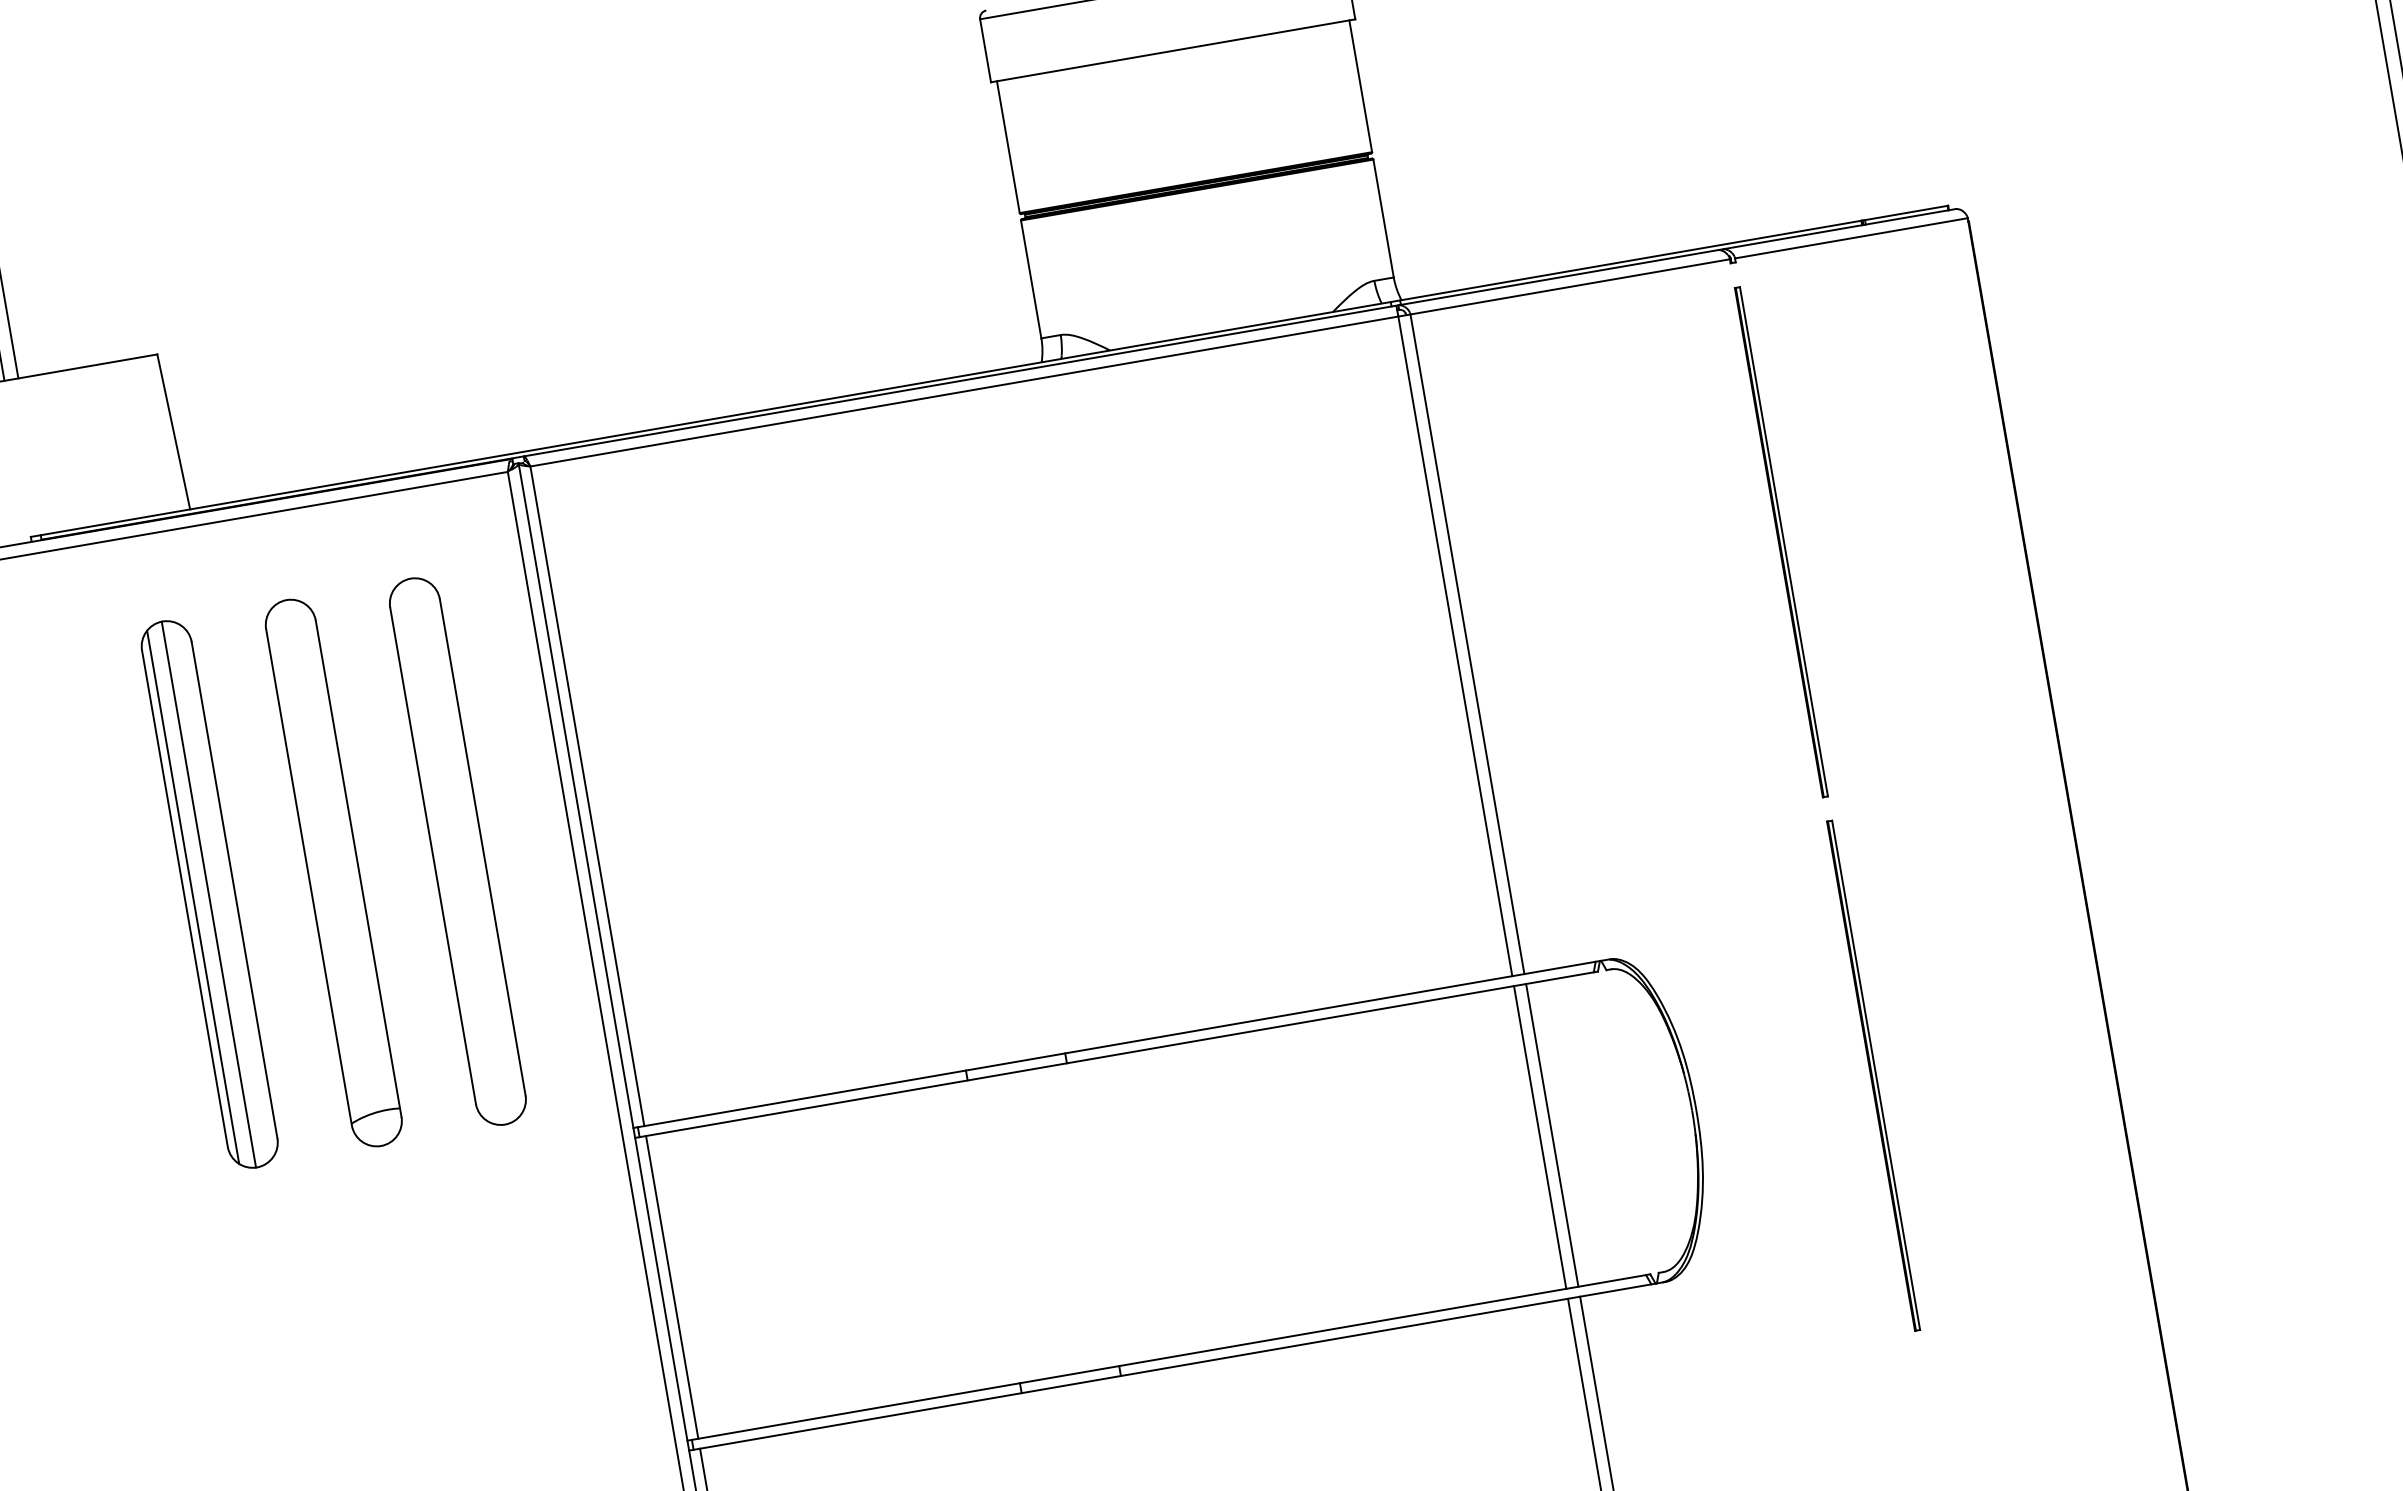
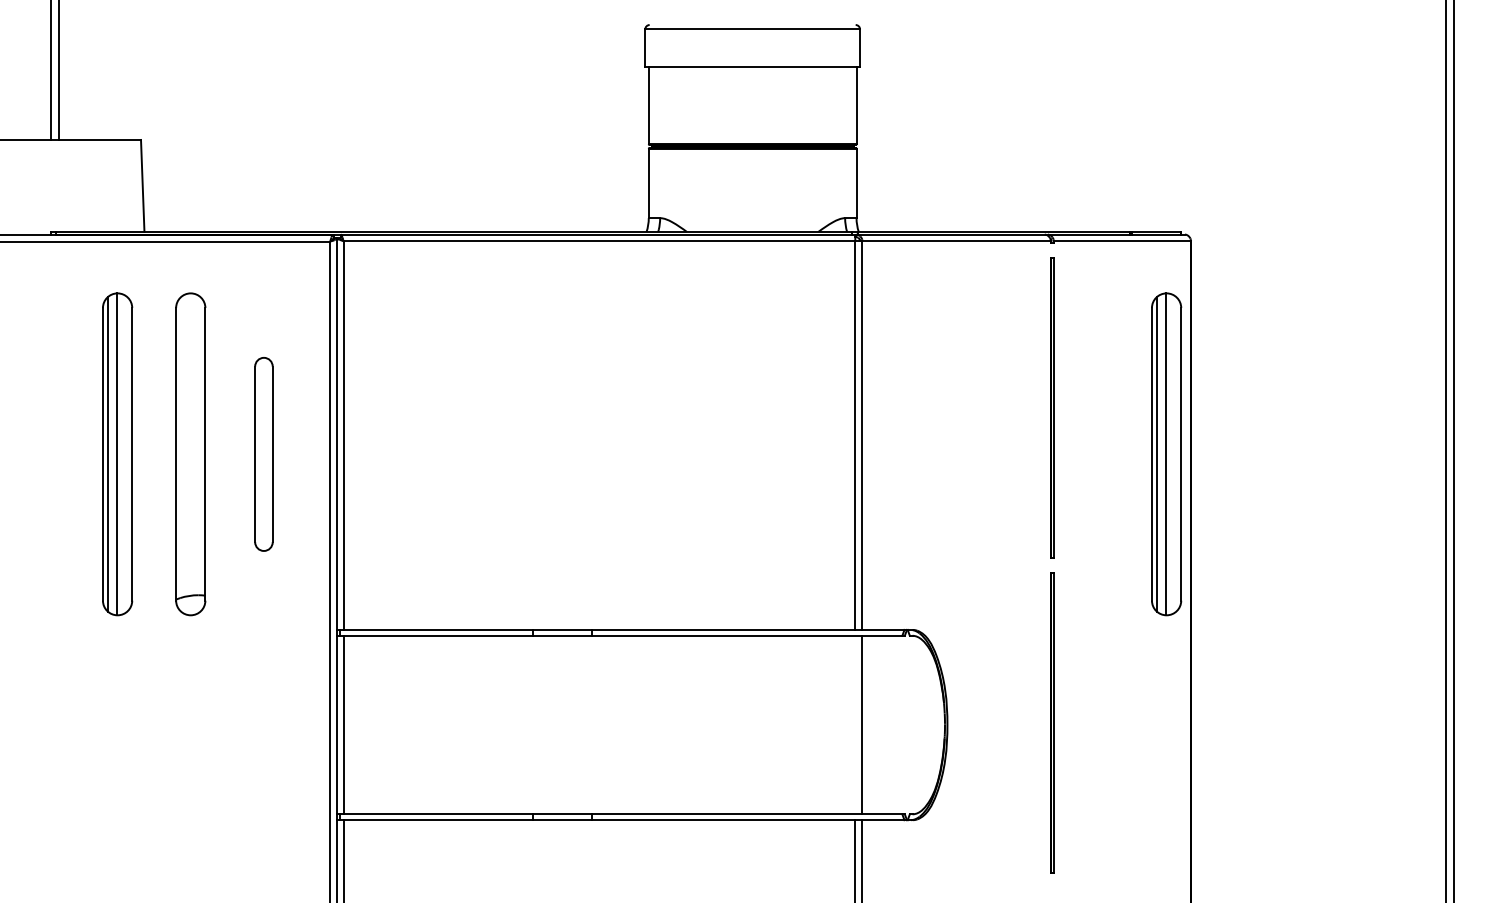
part: (1988, 587) -> (1166, 454), added
part: (457, 852) -> (263, 454), size x0.6
line: (1540, 1136) -> (855, 724), removed

